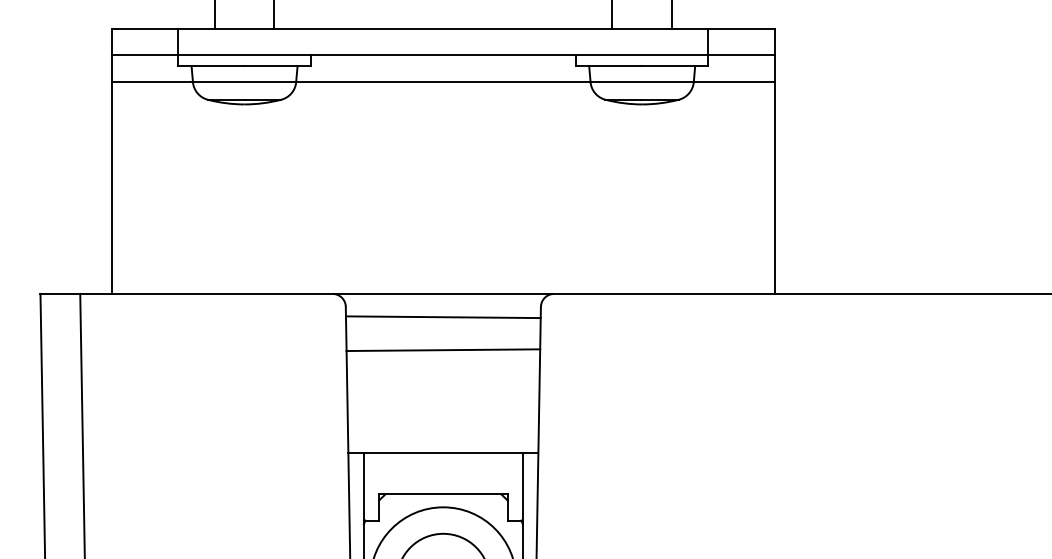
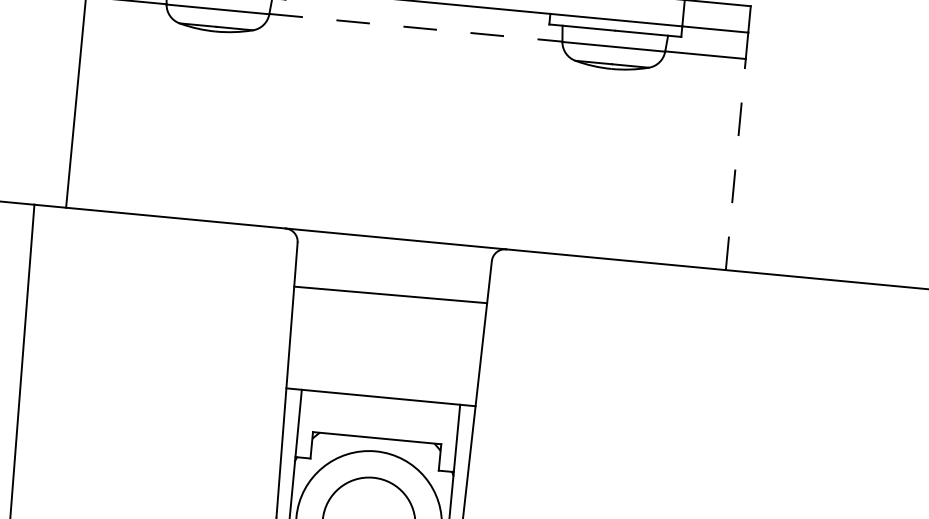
line: (443, 81) -> (416, 27), solid -> dashed
line: (774, 187) -> (735, 164), solid -> dashed
line: (442, 317) -> (392, 262), removed

